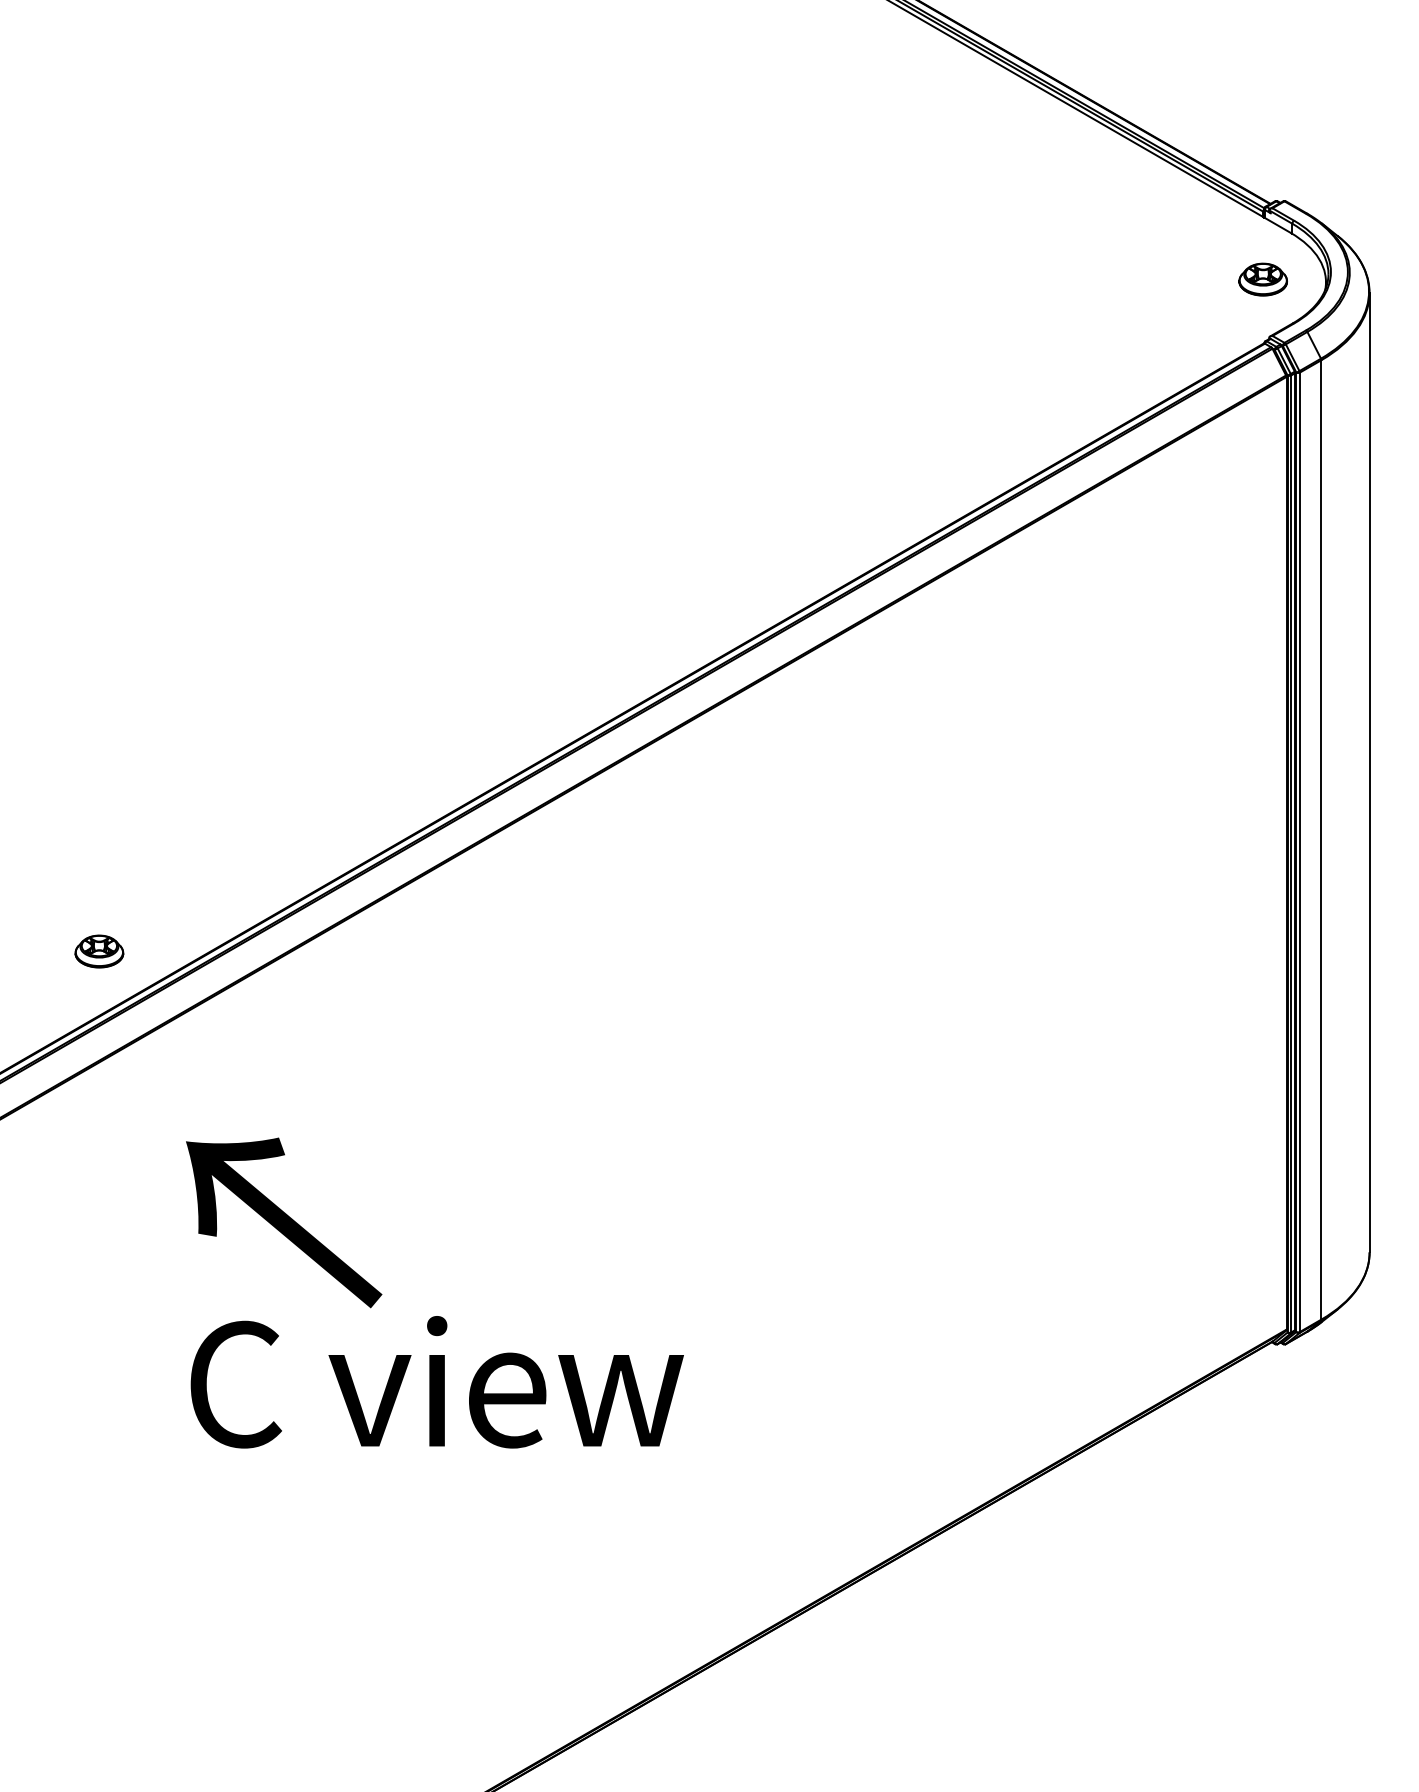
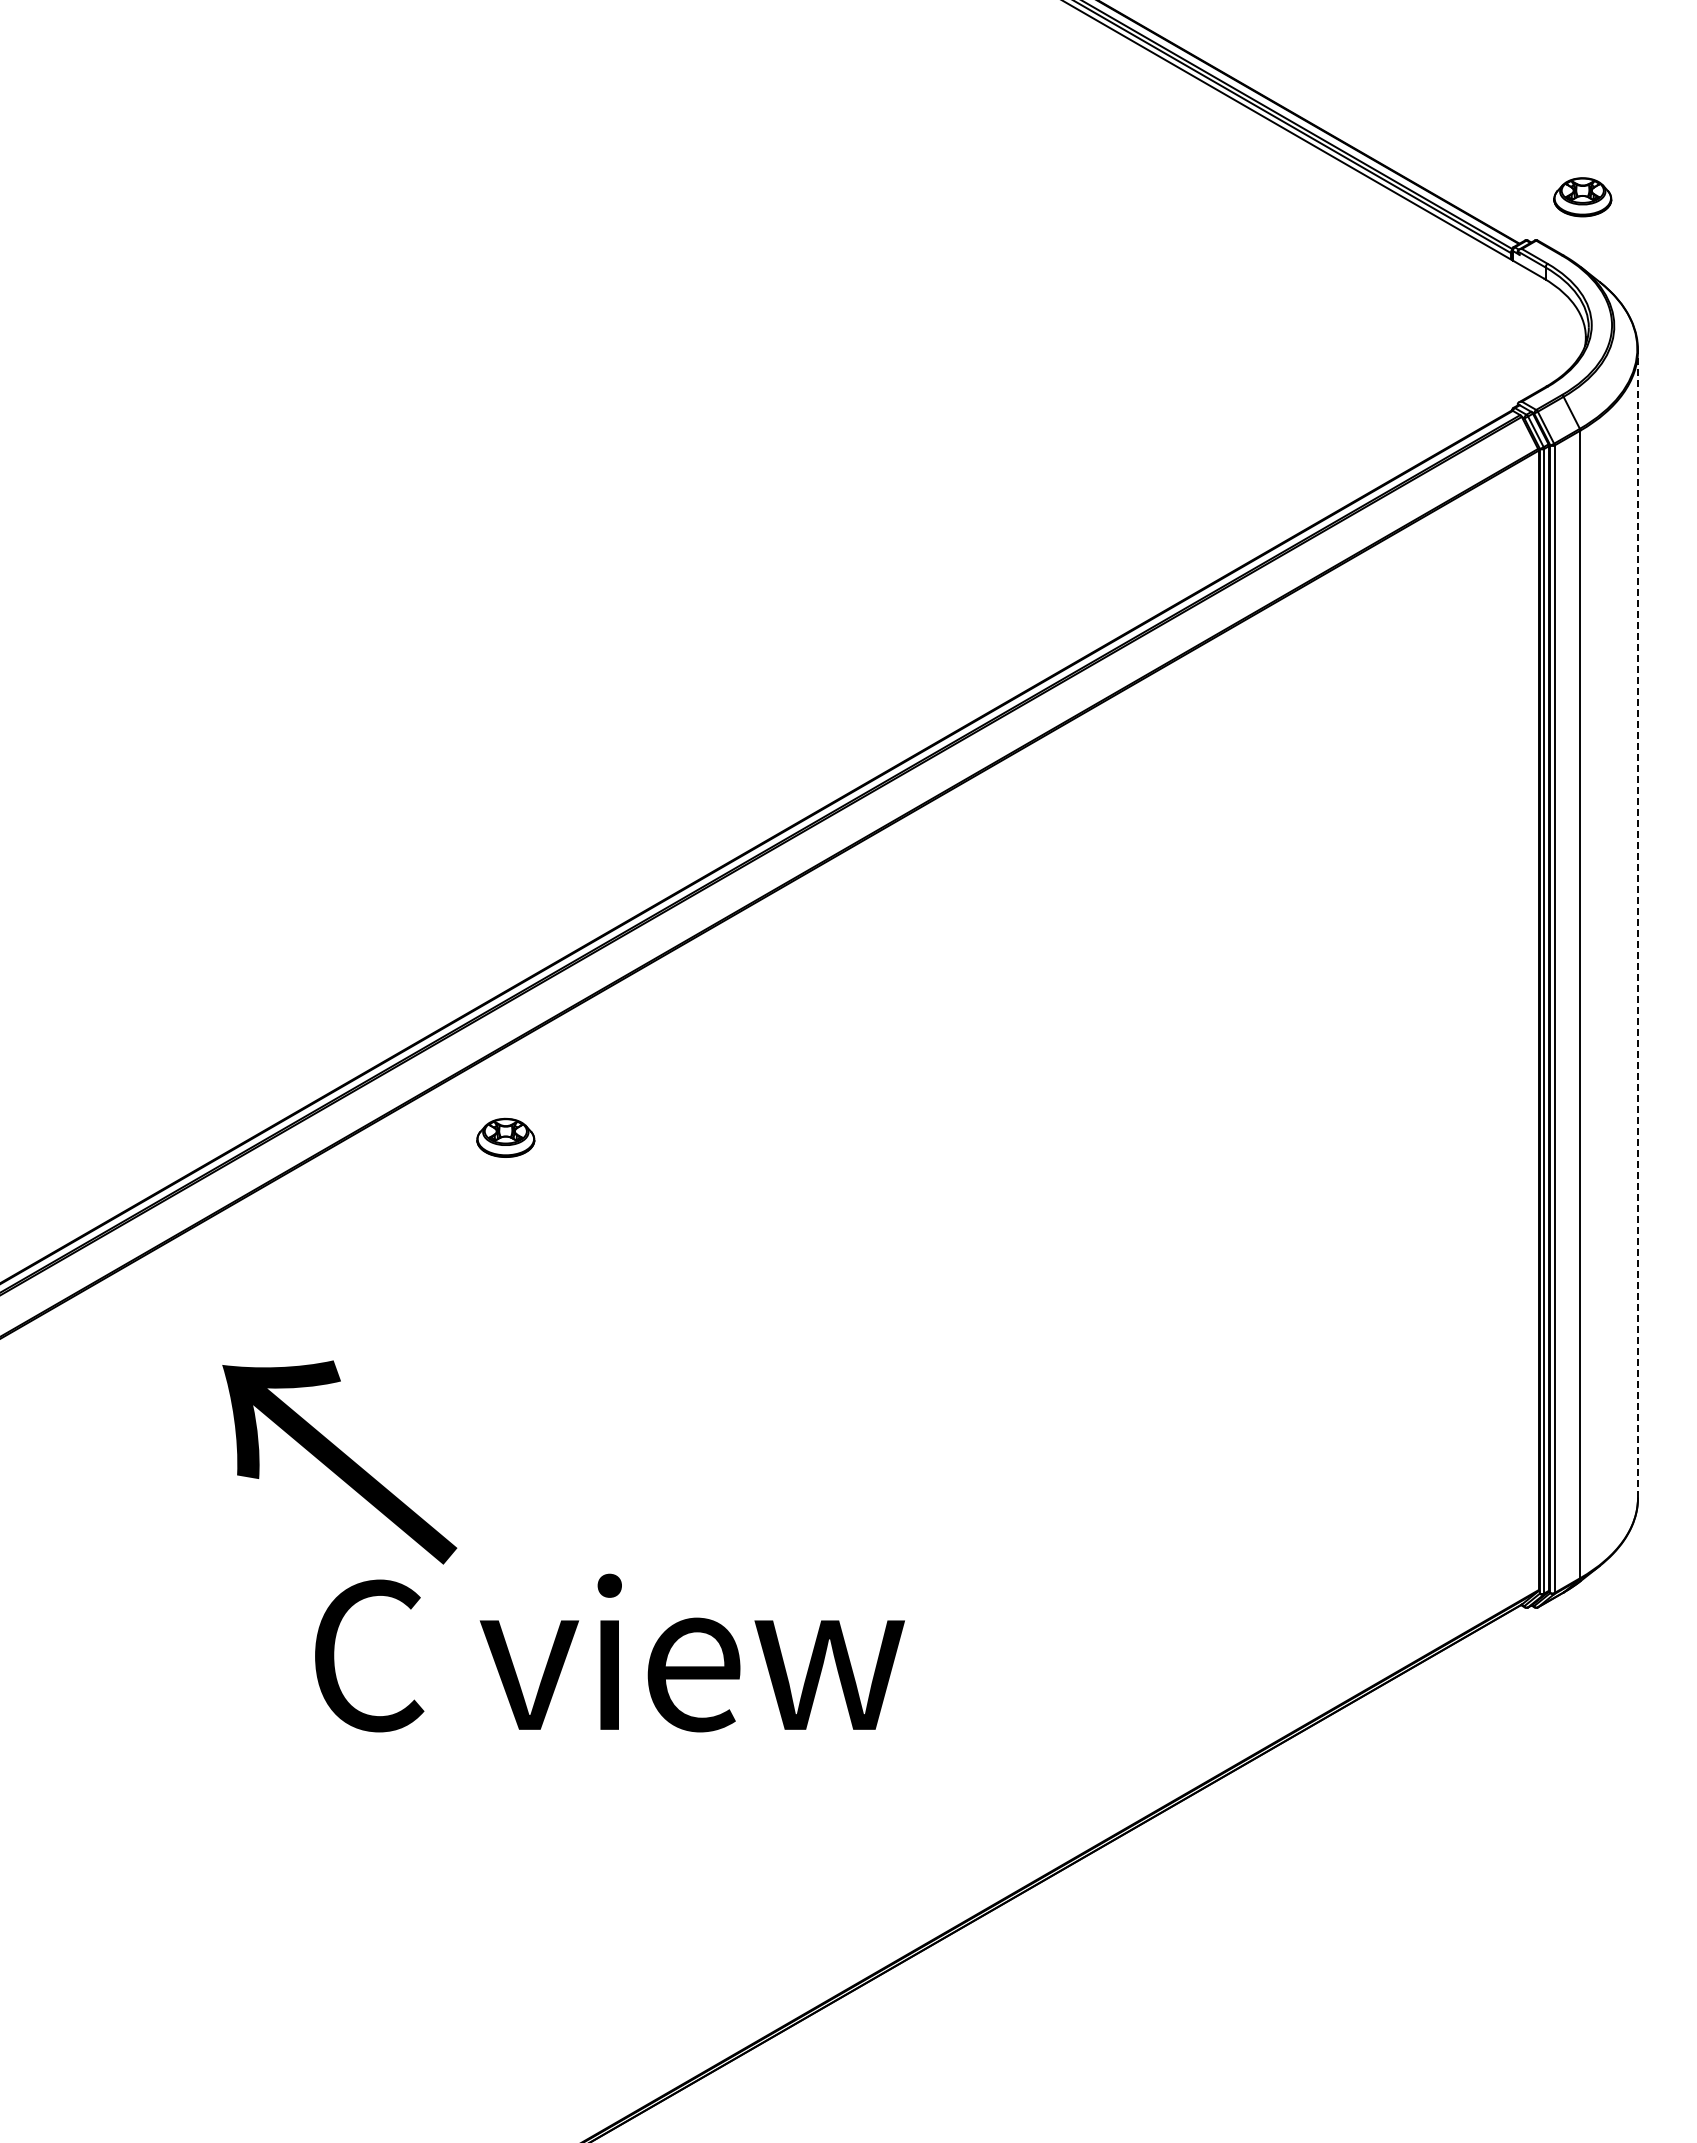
part: (1262, 279) -> (1582, 197), moved
line: (1370, 773) -> (1638, 924), solid -> dashed
part: (99, 951) -> (505, 1137), moved
text: (436, 1381) -> (609, 1652), moved

